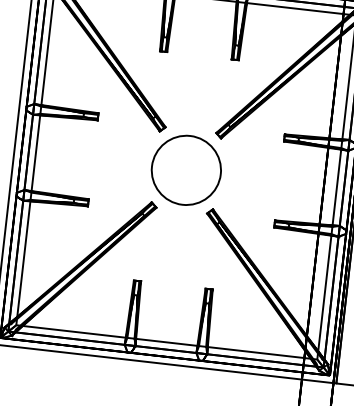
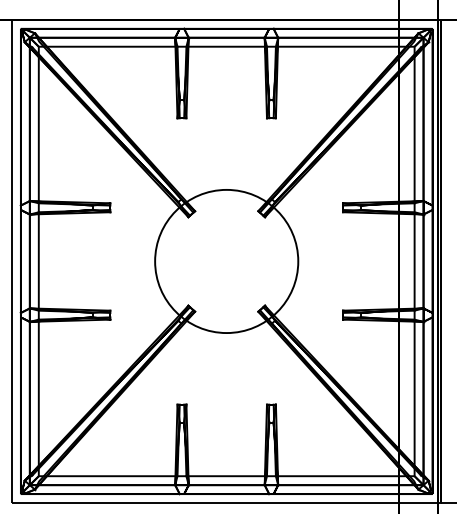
circle: (186, 170) -> (226, 261), size x1.67

